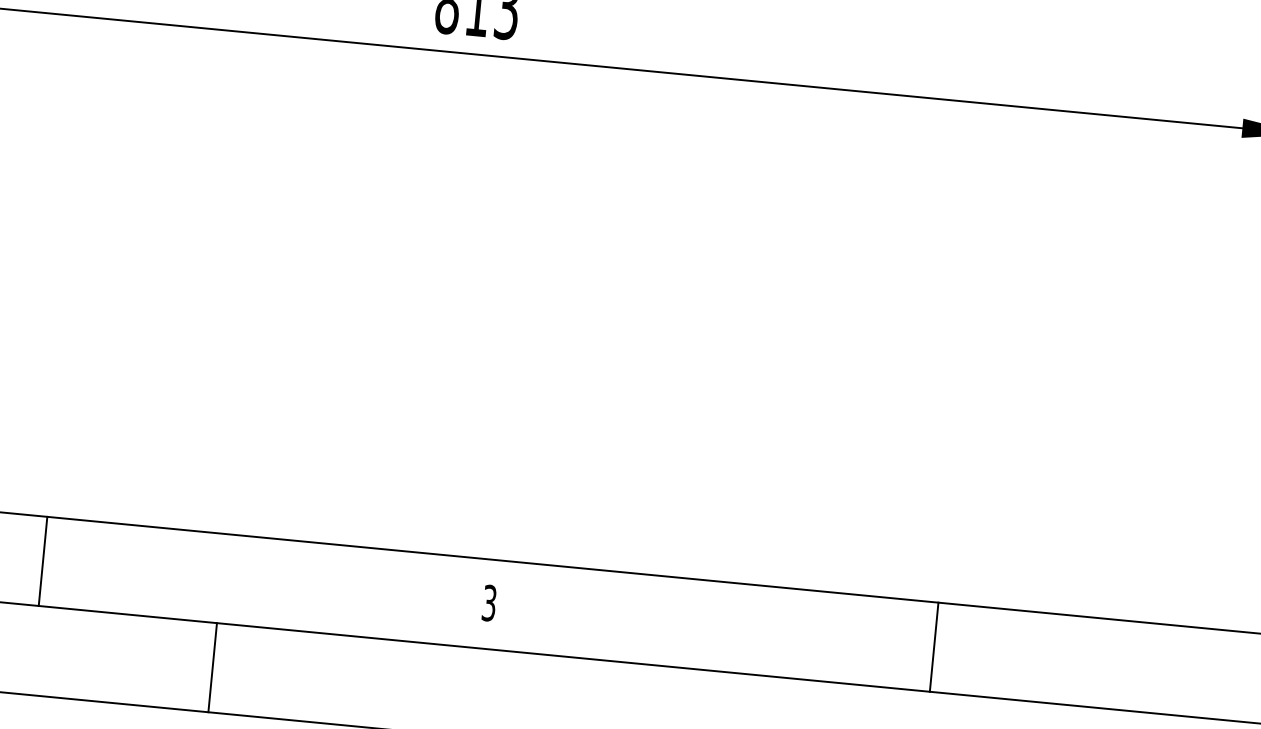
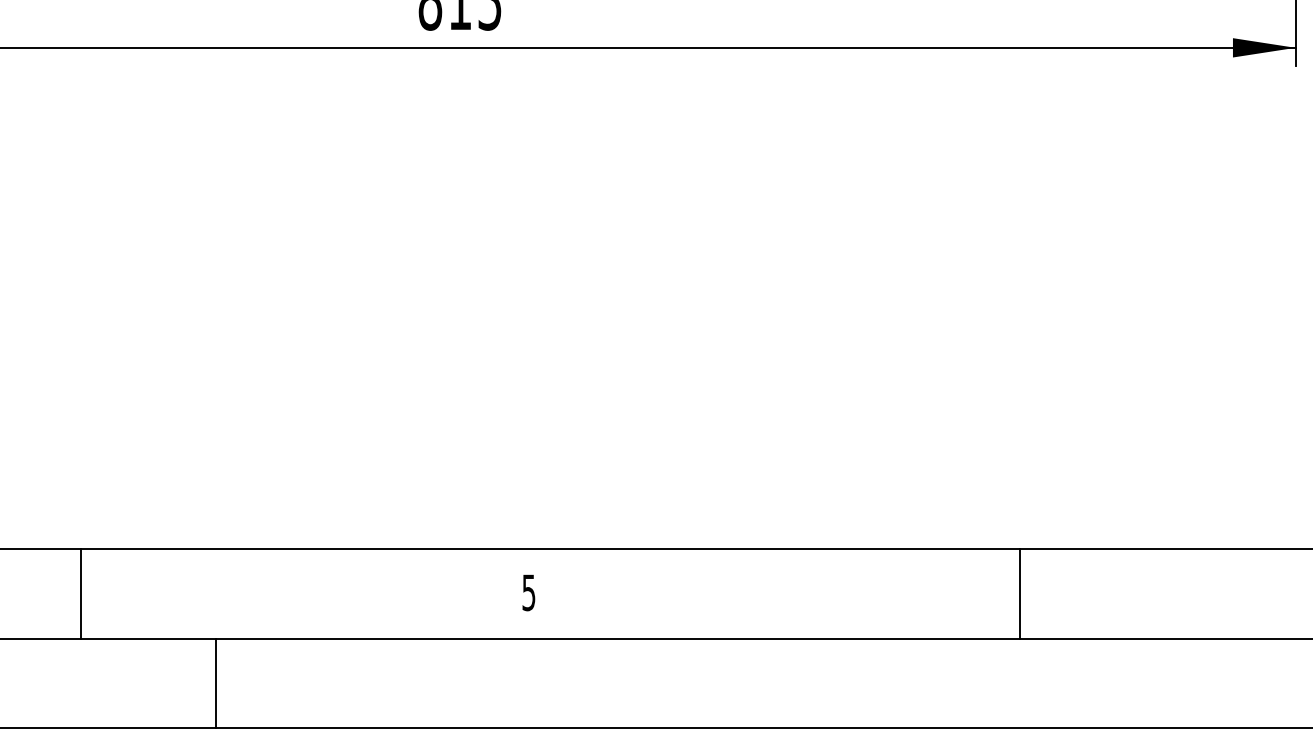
text: (490, 603) -> (529, 592), 3 -> 5
line: (933, 646) -> (1019, 593), moved
line: (212, 667) -> (215, 683), moved

